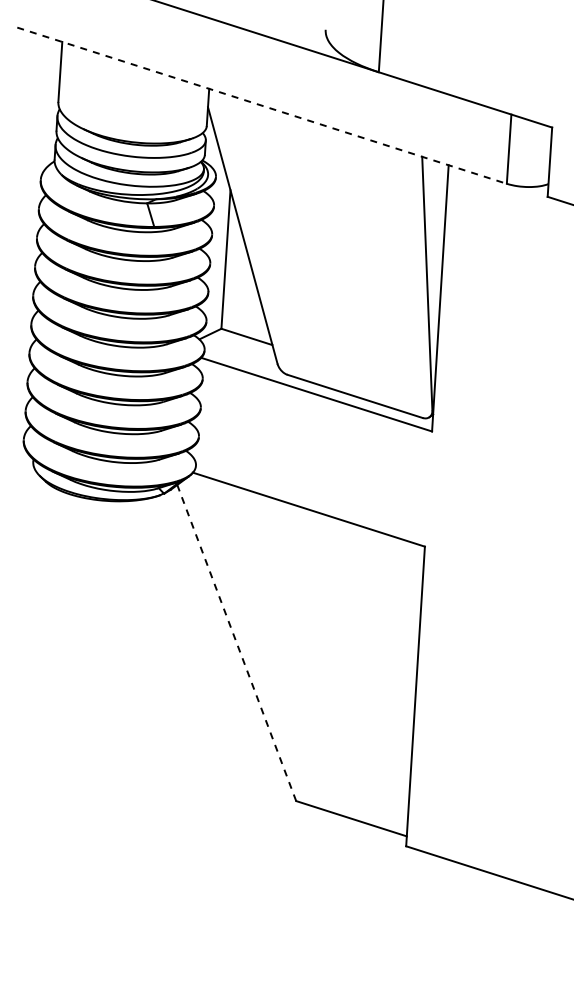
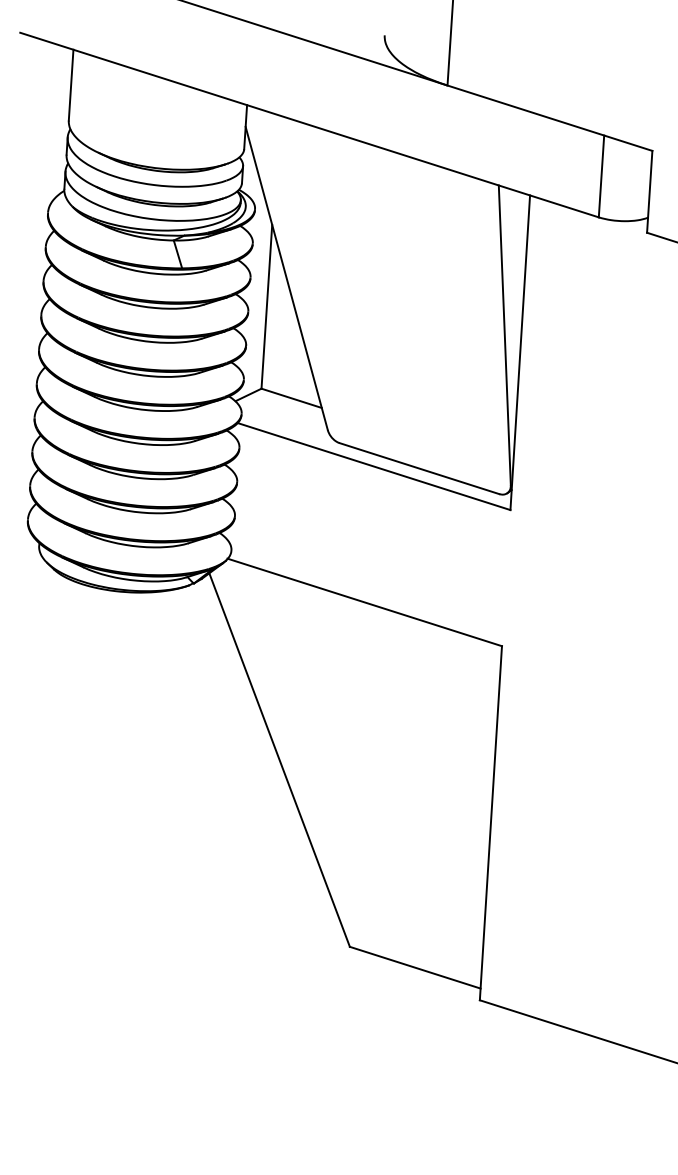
line: (262, 105) -> (310, 124), dashed -> solid
line: (236, 643) -> (279, 760), dashed -> solid

